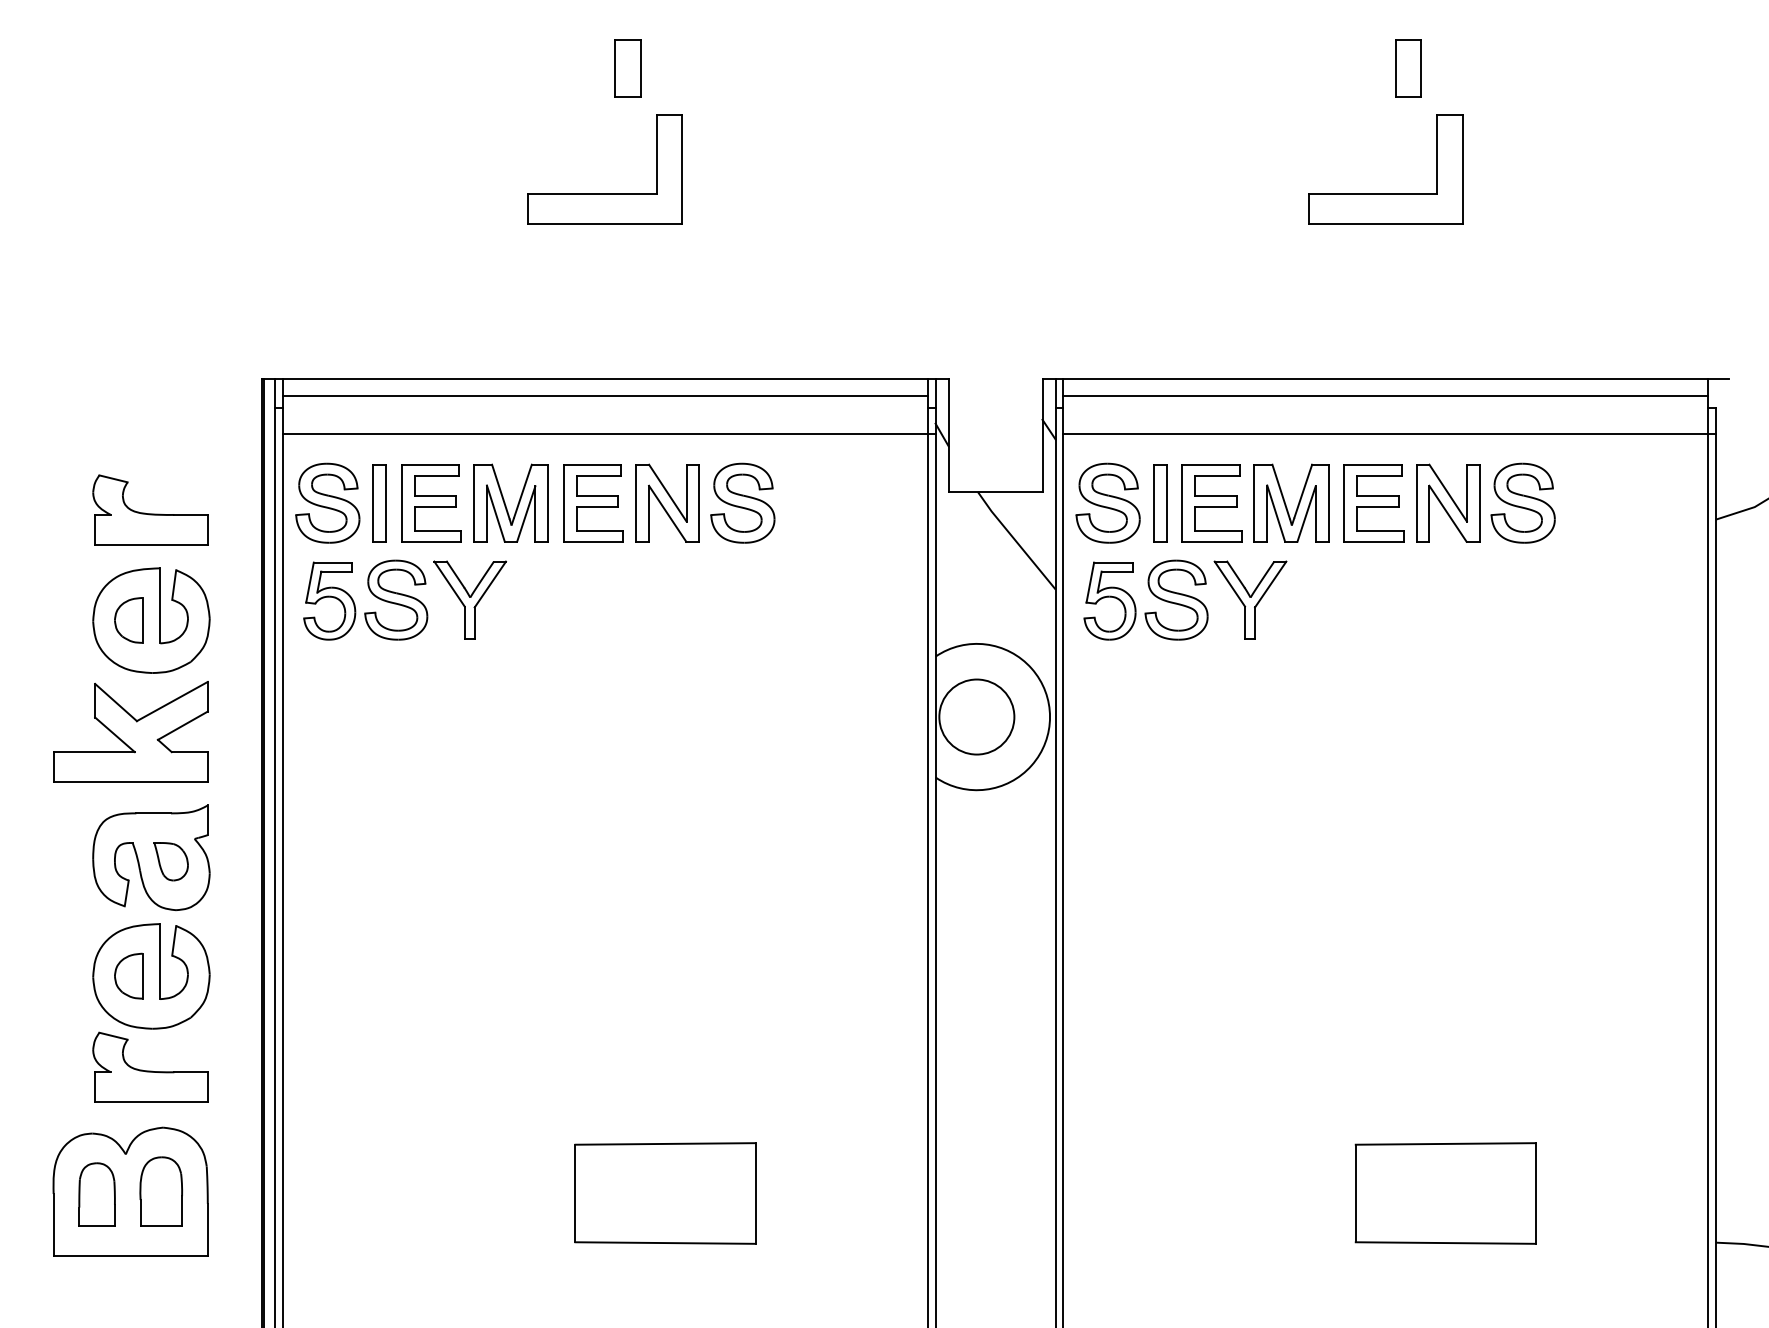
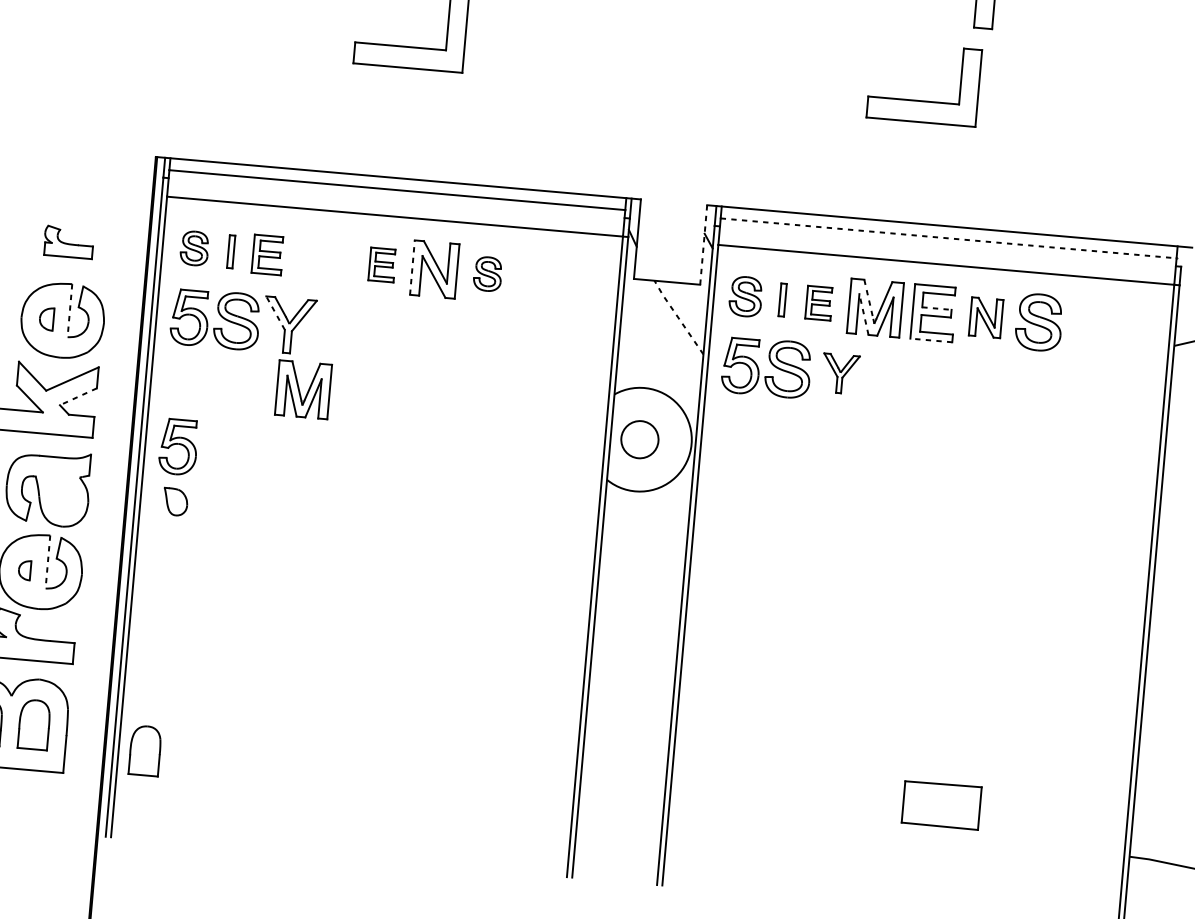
part: (1385, 193) -> (922, 100), moved
line: (1385, 396) -> (948, 238), solid -> dashed
line: (1042, 436) -> (703, 245), solid -> dashed
line: (1281, 492) -> (869, 299), solid -> dashed
line: (1377, 496) -> (936, 308), solid -> dashed
part: (327, 502) -> (194, 247), size x0.6
part: (510, 502) -> (303, 389), moved
part: (742, 502) -> (487, 273), size x0.6
part: (1107, 502) -> (745, 296), size x0.7
part: (1448, 502) -> (986, 317), size x0.7
part: (379, 503) -> (231, 251), size x0.6
part: (431, 503) -> (267, 255), size x0.7
part: (593, 503) -> (382, 265), size x0.6
line: (636, 503) -> (412, 267), solid -> dashed
part: (1160, 503) -> (782, 300), size x0.6
part: (1211, 503) -> (818, 303), size x0.6
part: (150, 509) -> (68, 241), size x0.6
line: (1276, 513) -> (864, 314), solid -> dashed
line: (1015, 540) -> (678, 317), solid -> dashed
line: (1374, 541) -> (931, 340), solid -> dashed
line: (449, 583) -> (275, 312), solid -> dashed
part: (1250, 599) -> (840, 373), size x0.7
line: (160, 605) -> (70, 310), solid -> dashed
part: (128, 620) -> (46, 319), size x0.7
circle: (976, 716) -> (639, 439), size x0.7
line: (182, 725) -> (78, 396), solid -> dashed
part: (329, 783) -> (178, 446), added
part: (170, 861) -> (175, 501), moved
line: (160, 961) -> (48, 561), solid -> dashed
part: (128, 975) -> (24, 569), size x0.6
part: (665, 1193) -> (390, 757), removed
part: (1445, 1193) -> (941, 805), size x0.6
part: (319, 1214) -> (144, 750), added

